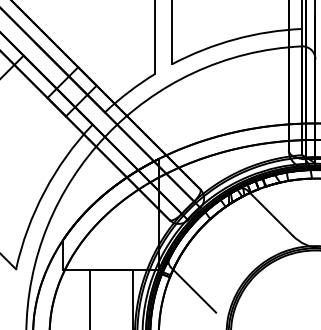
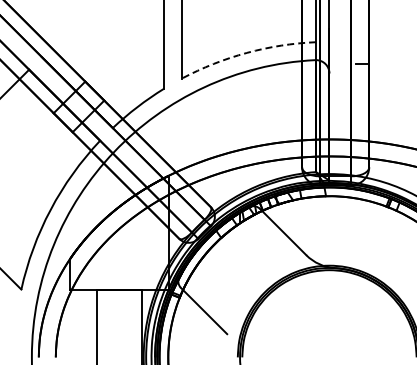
arc: (234, 38) -> (246, 52), solid -> dashed

